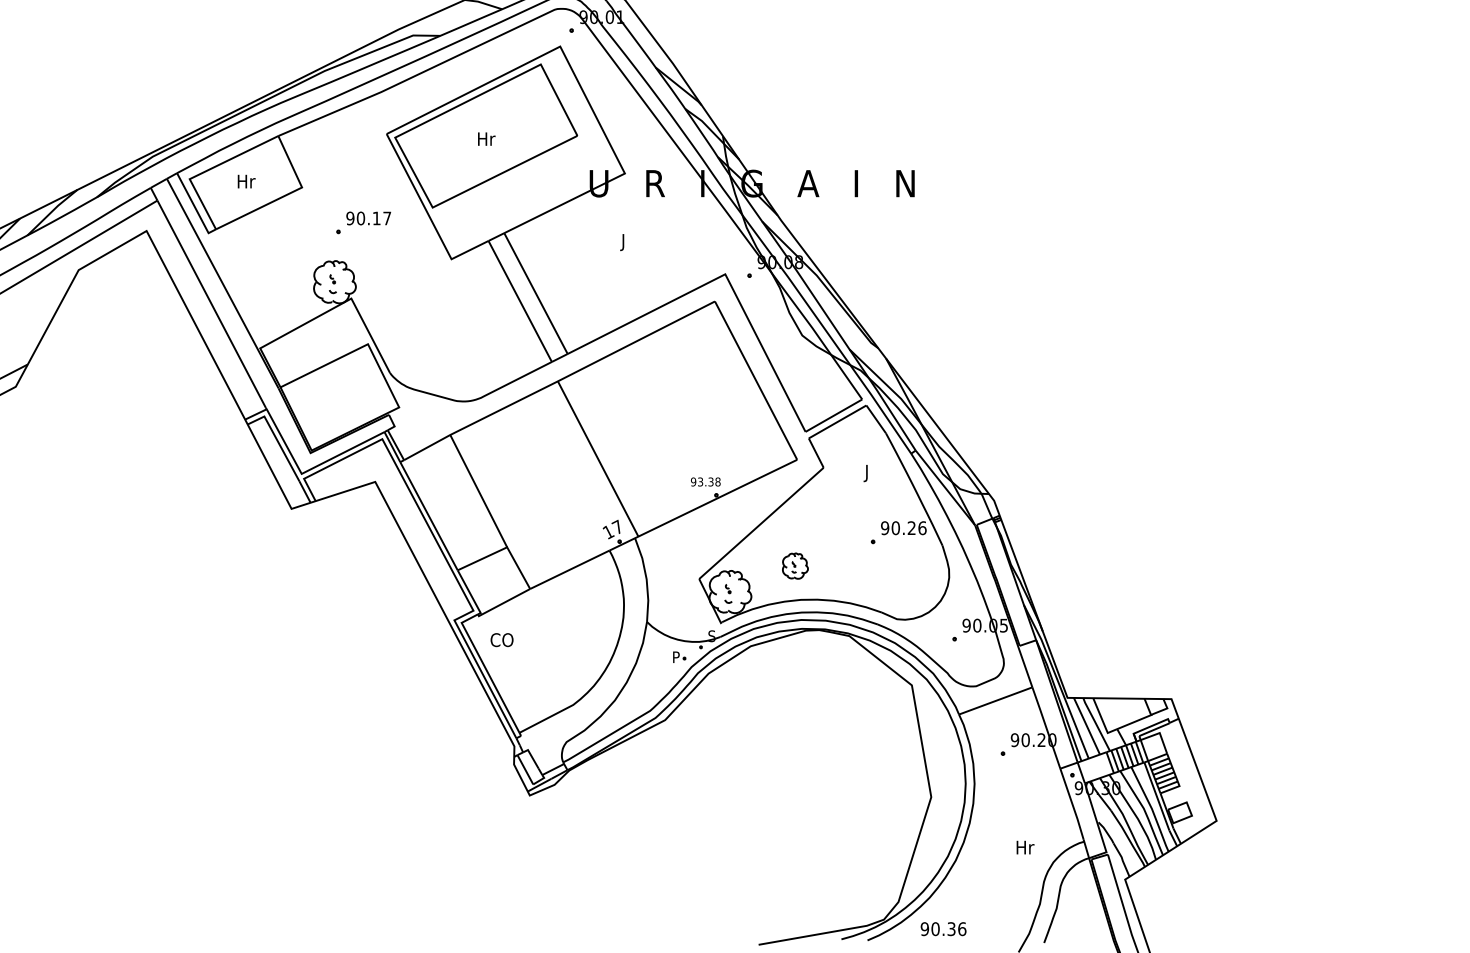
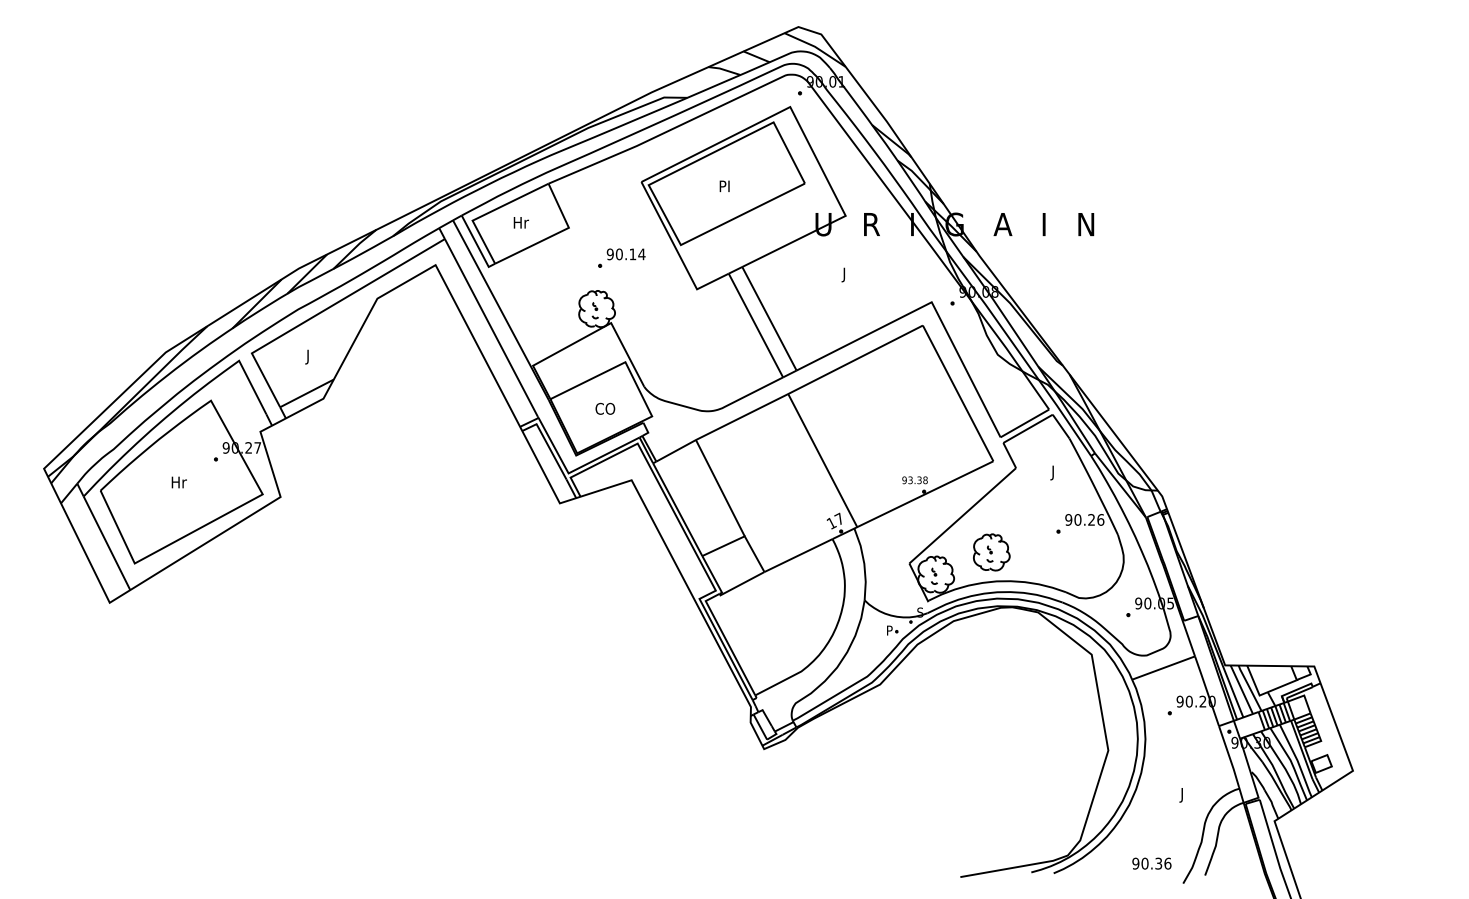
text: (487, 138) -> (727, 185), Hr -> PI
text: (386, 218) -> (641, 254), 90.17 -> 90.14
part: (794, 566) -> (991, 552), size x1.67
text: (502, 639) -> (605, 408), moved
text: (1023, 849) -> (1187, 795), Hr -> J
text: (943, 928) -> (1151, 863), moved

